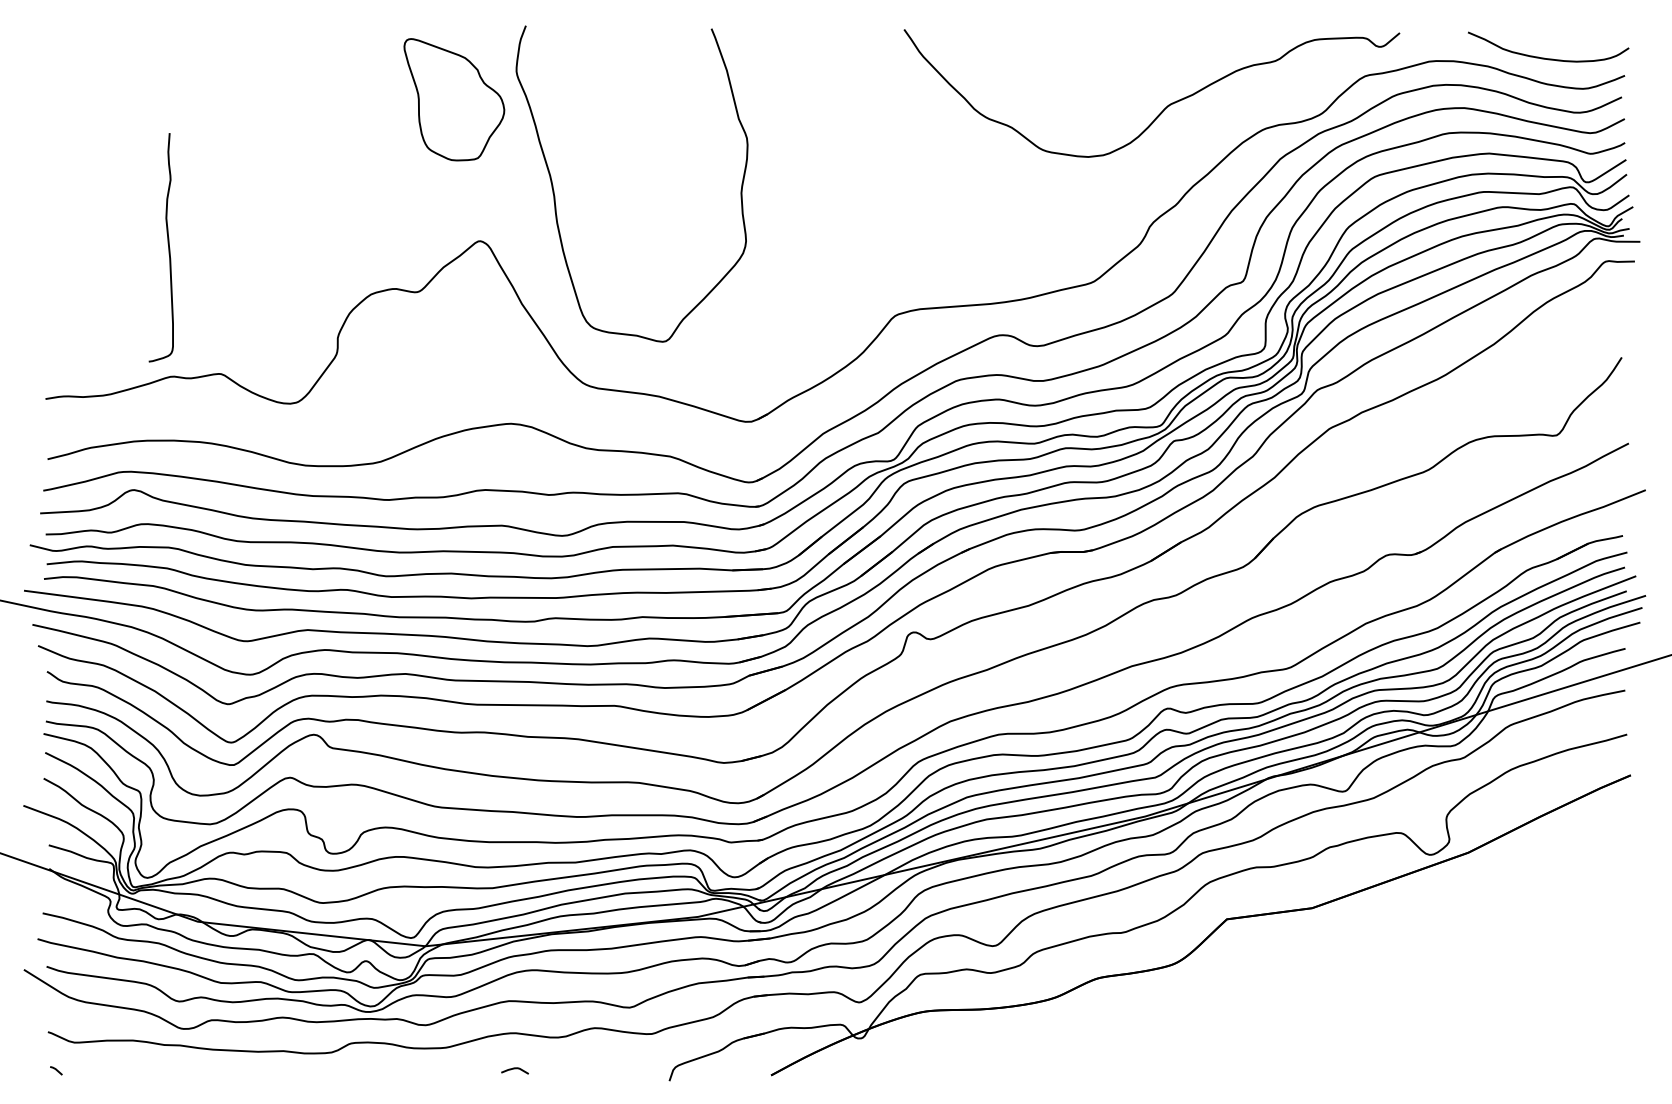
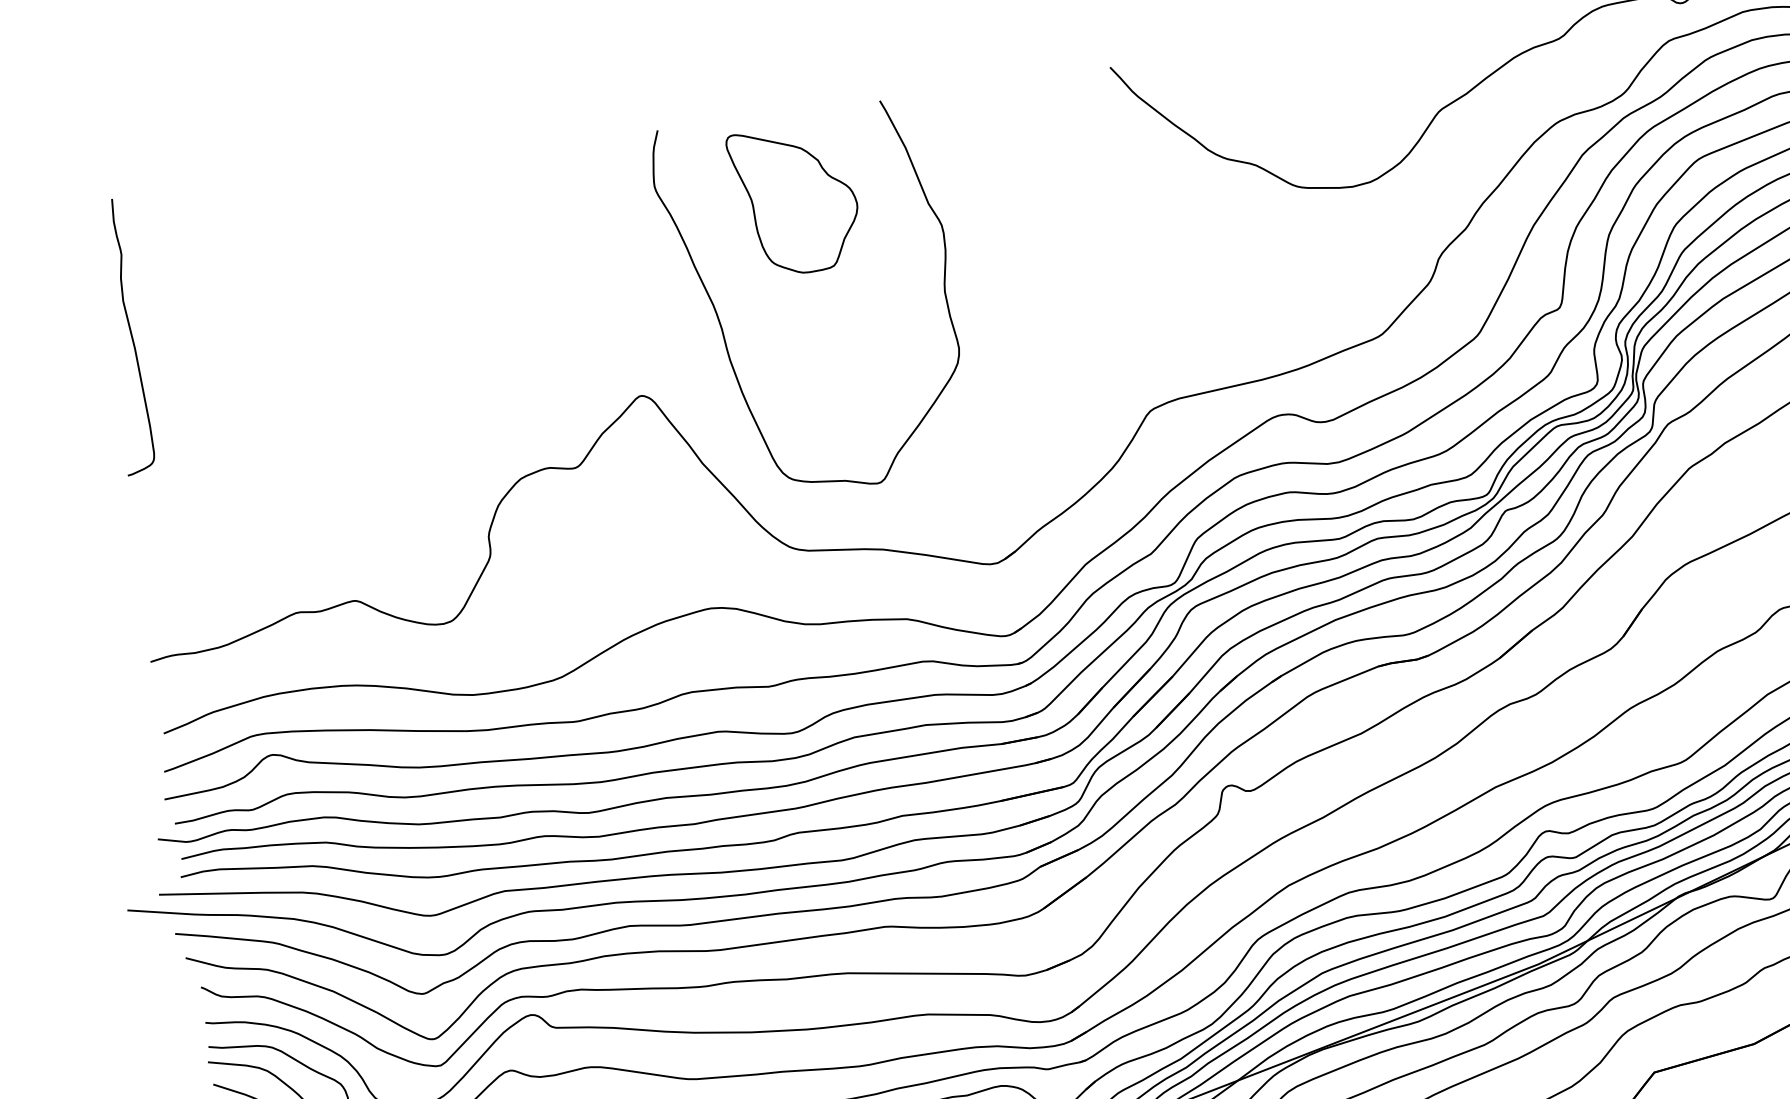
part: (454, 99) -> (795, 199), moved
curve: (168, 247) -> (131, 335), moved

